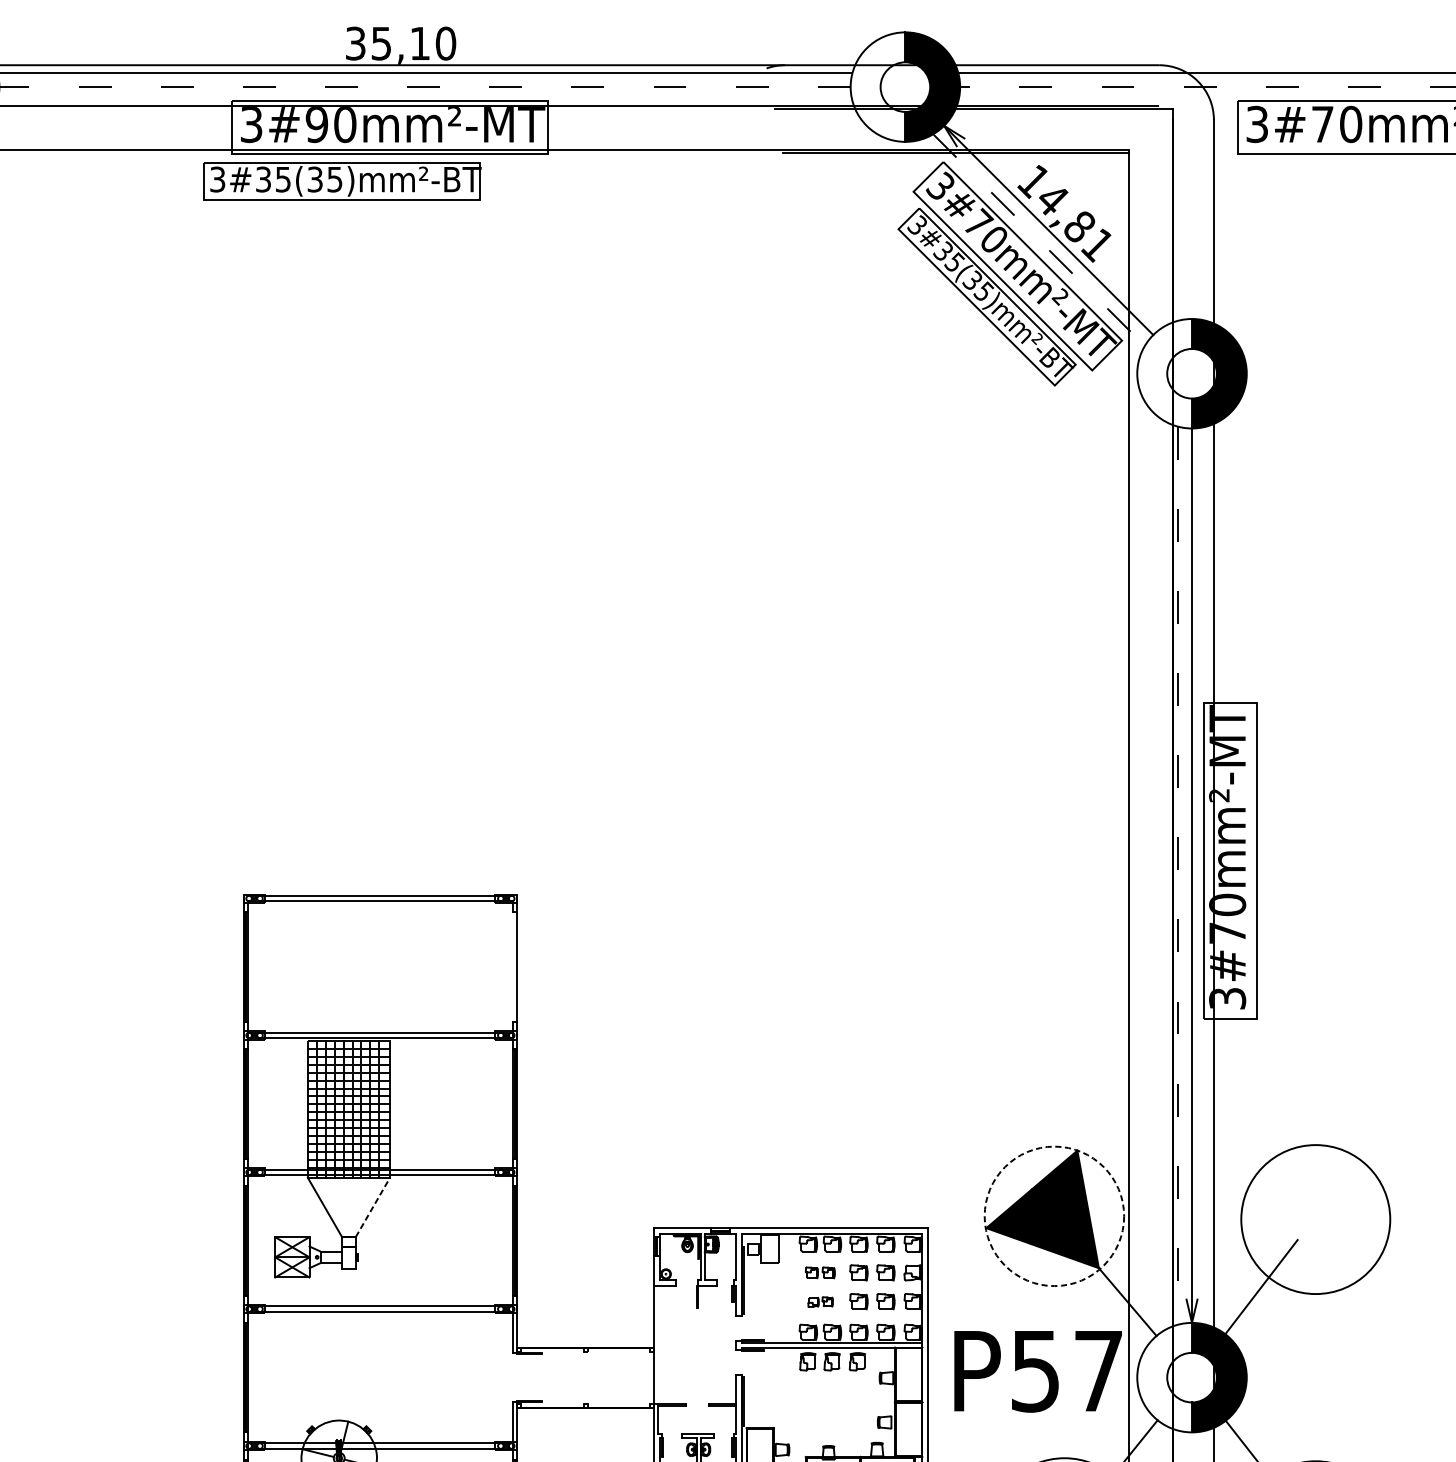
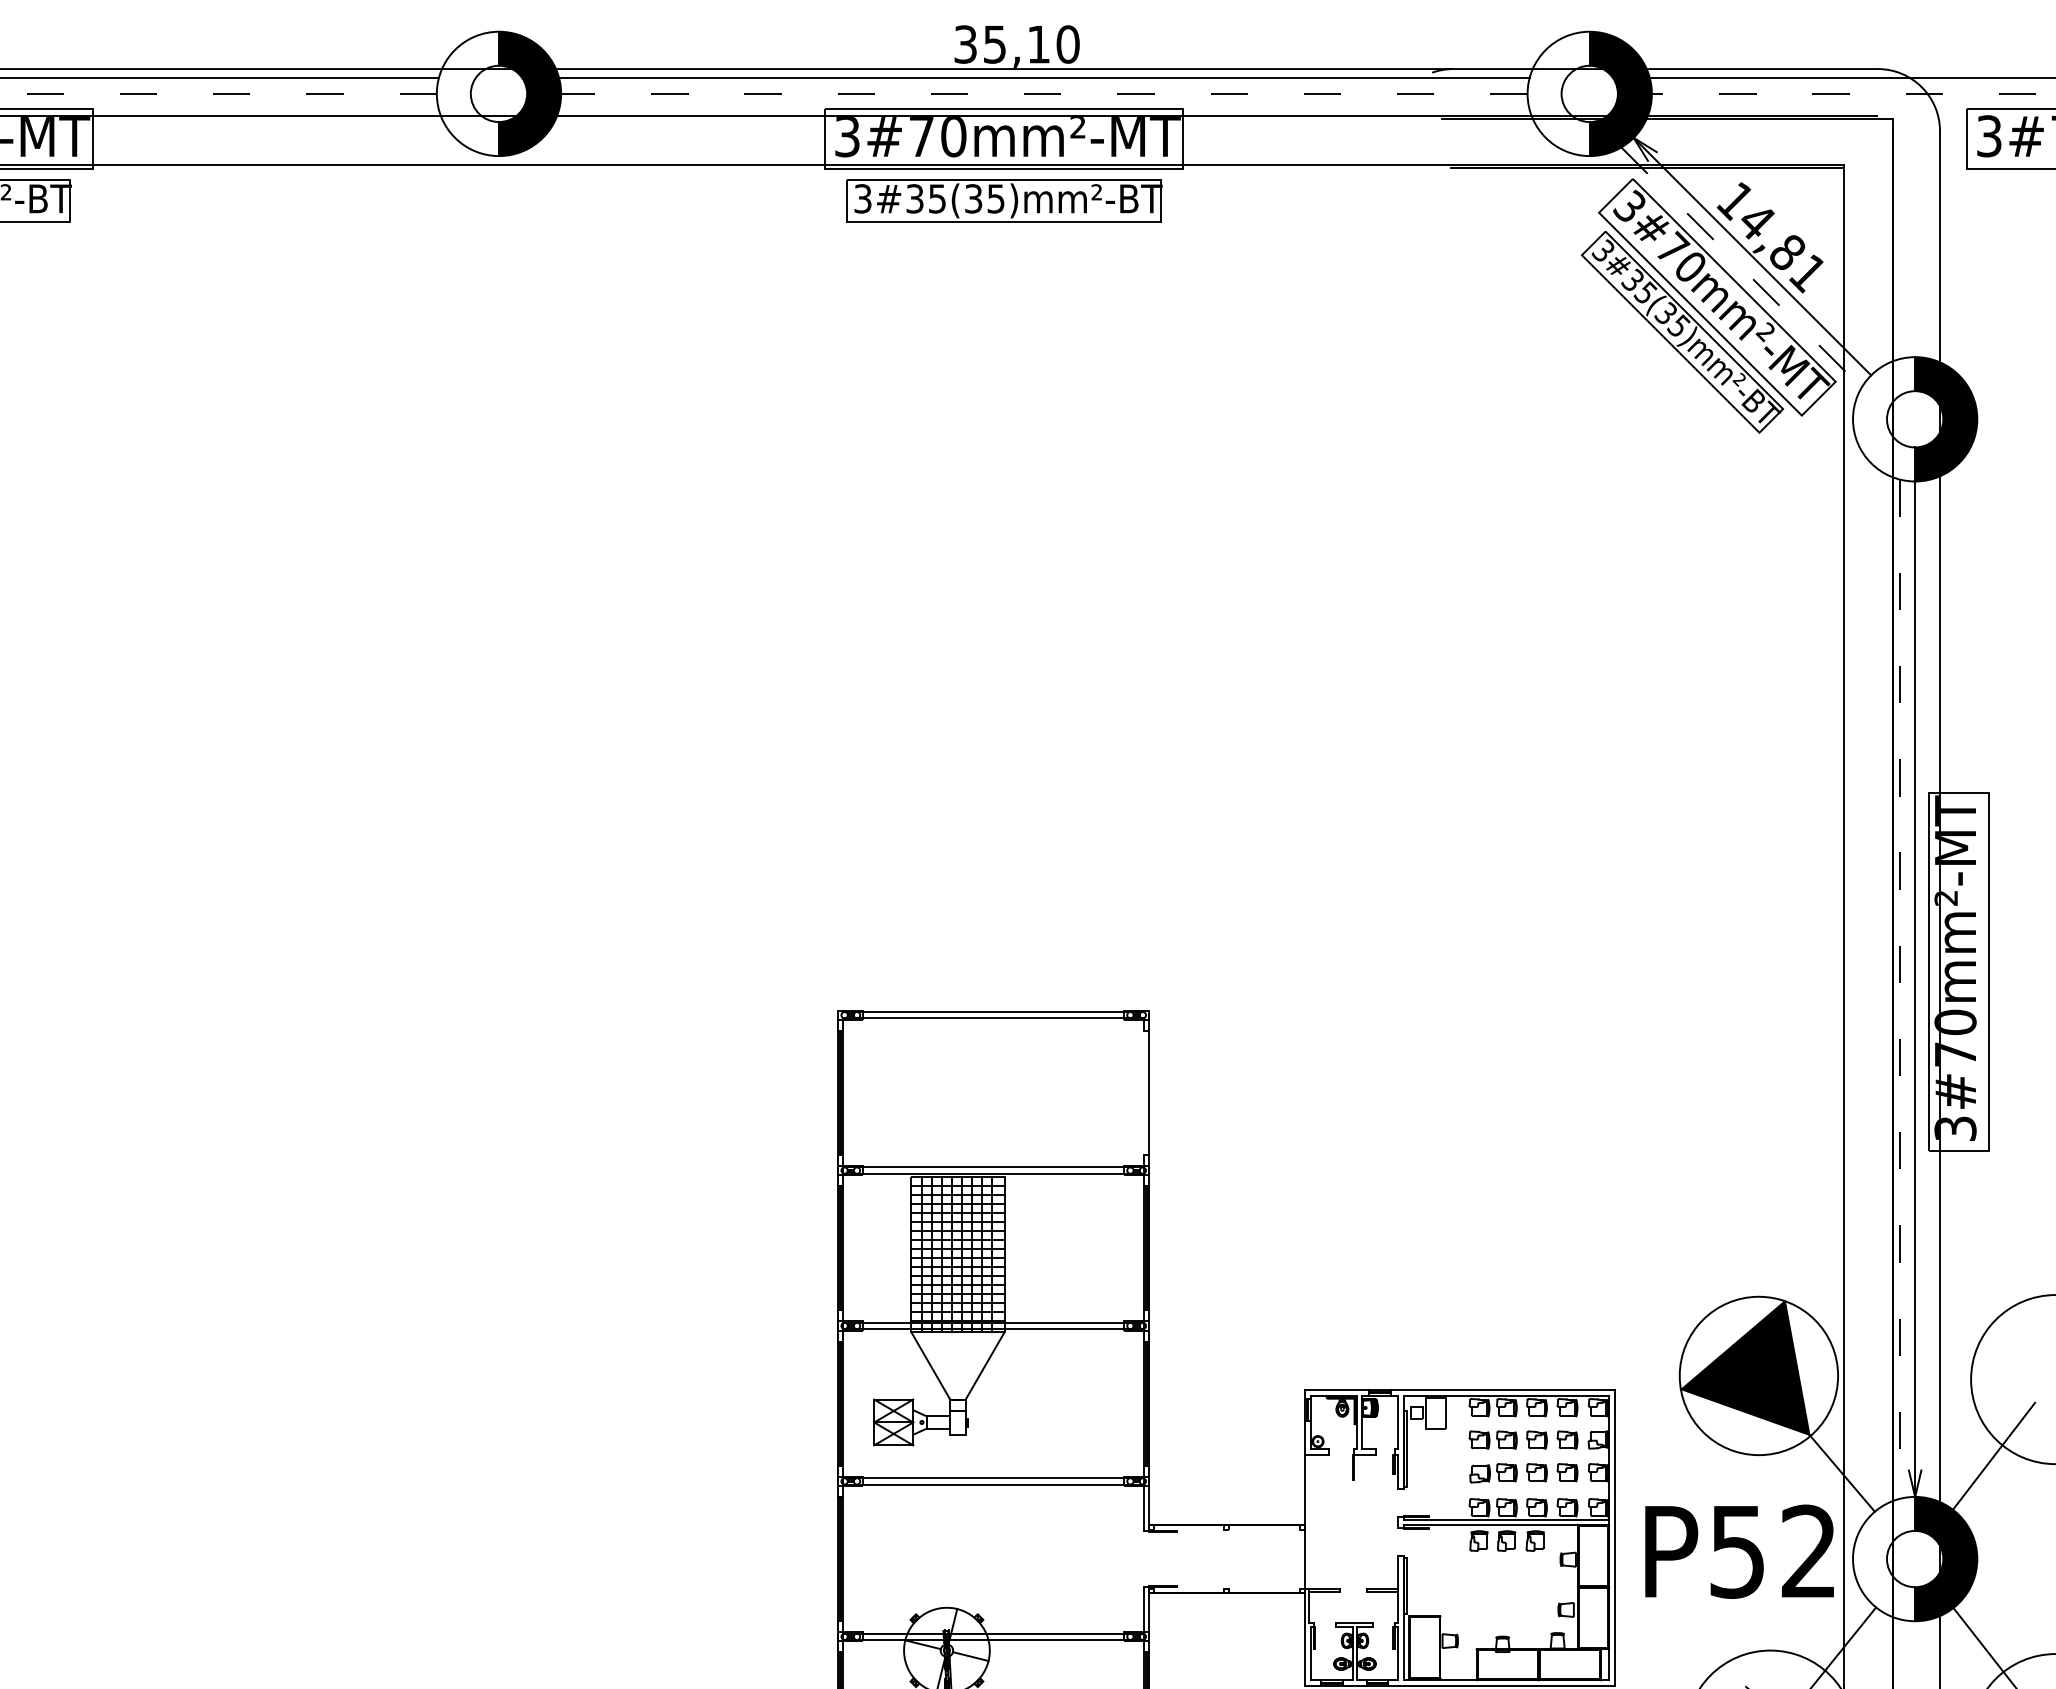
text: (316, 125) -> (921, 137), 3#90mm²-MT -> 3#70mm²-MT
part: (342, 181) -> (1004, 200), moved
line: (373, 1207) -> (985, 1365), dashed -> solid
circle: (1054, 1215) -> (1758, 1375), dashed -> solid
part: (819, 1272) -> (1492, 1439), size x1.43
part: (820, 1302) -> (1493, 1473), size x1.67
text: (1098, 1370) -> (1808, 1550), P57 -> P52

